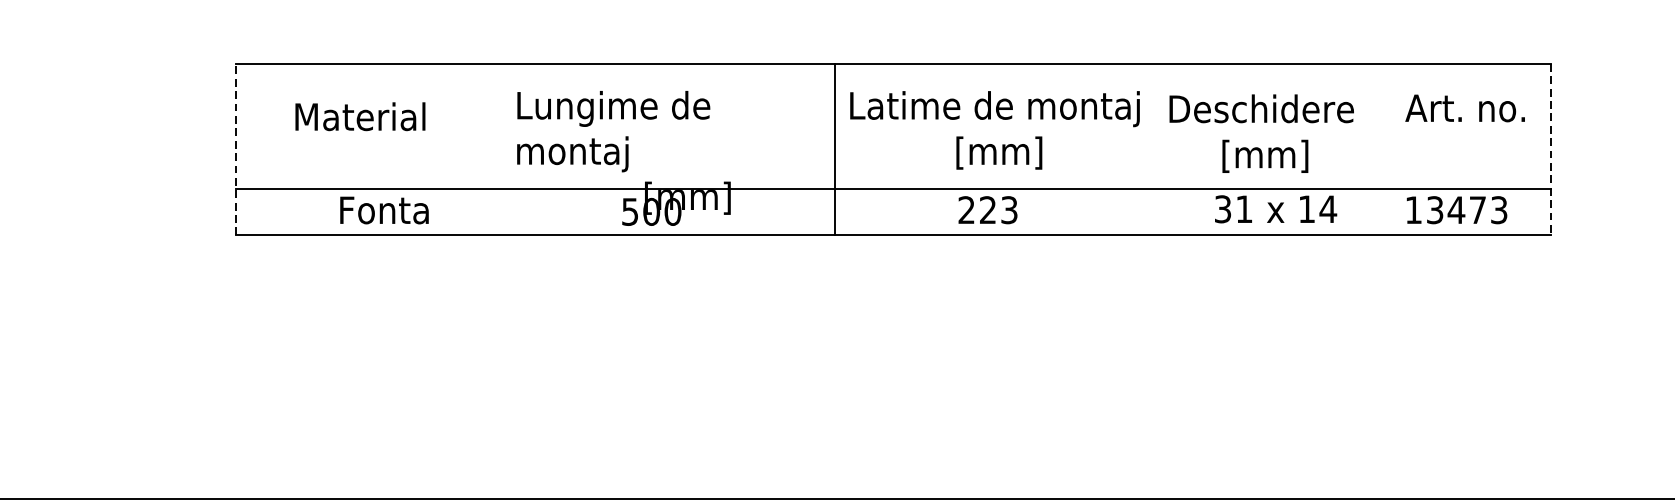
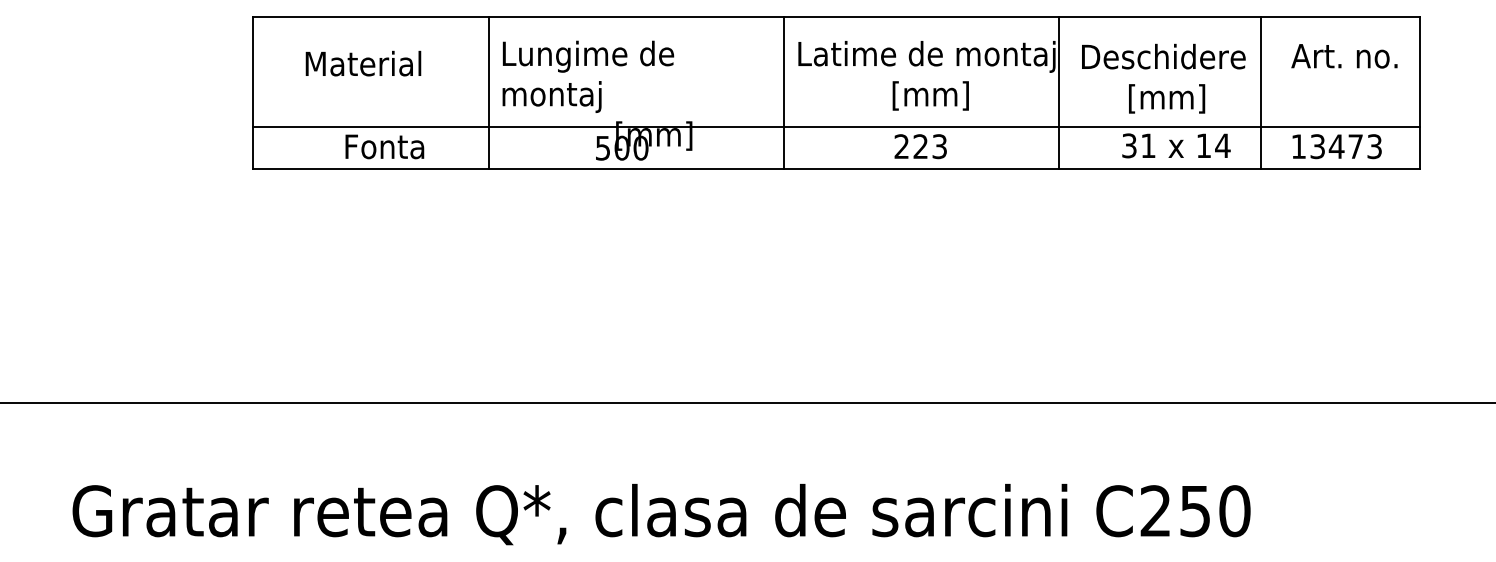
line: (235, 149) -> (252, 92), dashed -> solid
line: (502, 149) -> (489, 92), added
line: (1143, 149) -> (1058, 92), added
line: (1370, 149) -> (1260, 92), added
line: (1550, 150) -> (1420, 93), dashed -> solid

